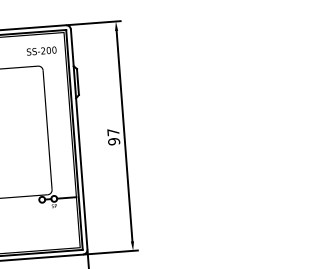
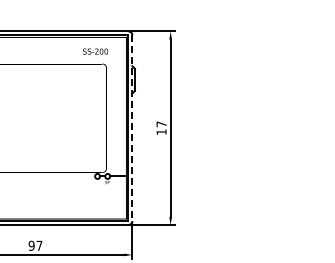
text: (41, 50) -> (95, 51), moved
line: (79, 139) -> (132, 128), solid -> dashed
text: (114, 142) -> (161, 132), 97 -> 17

